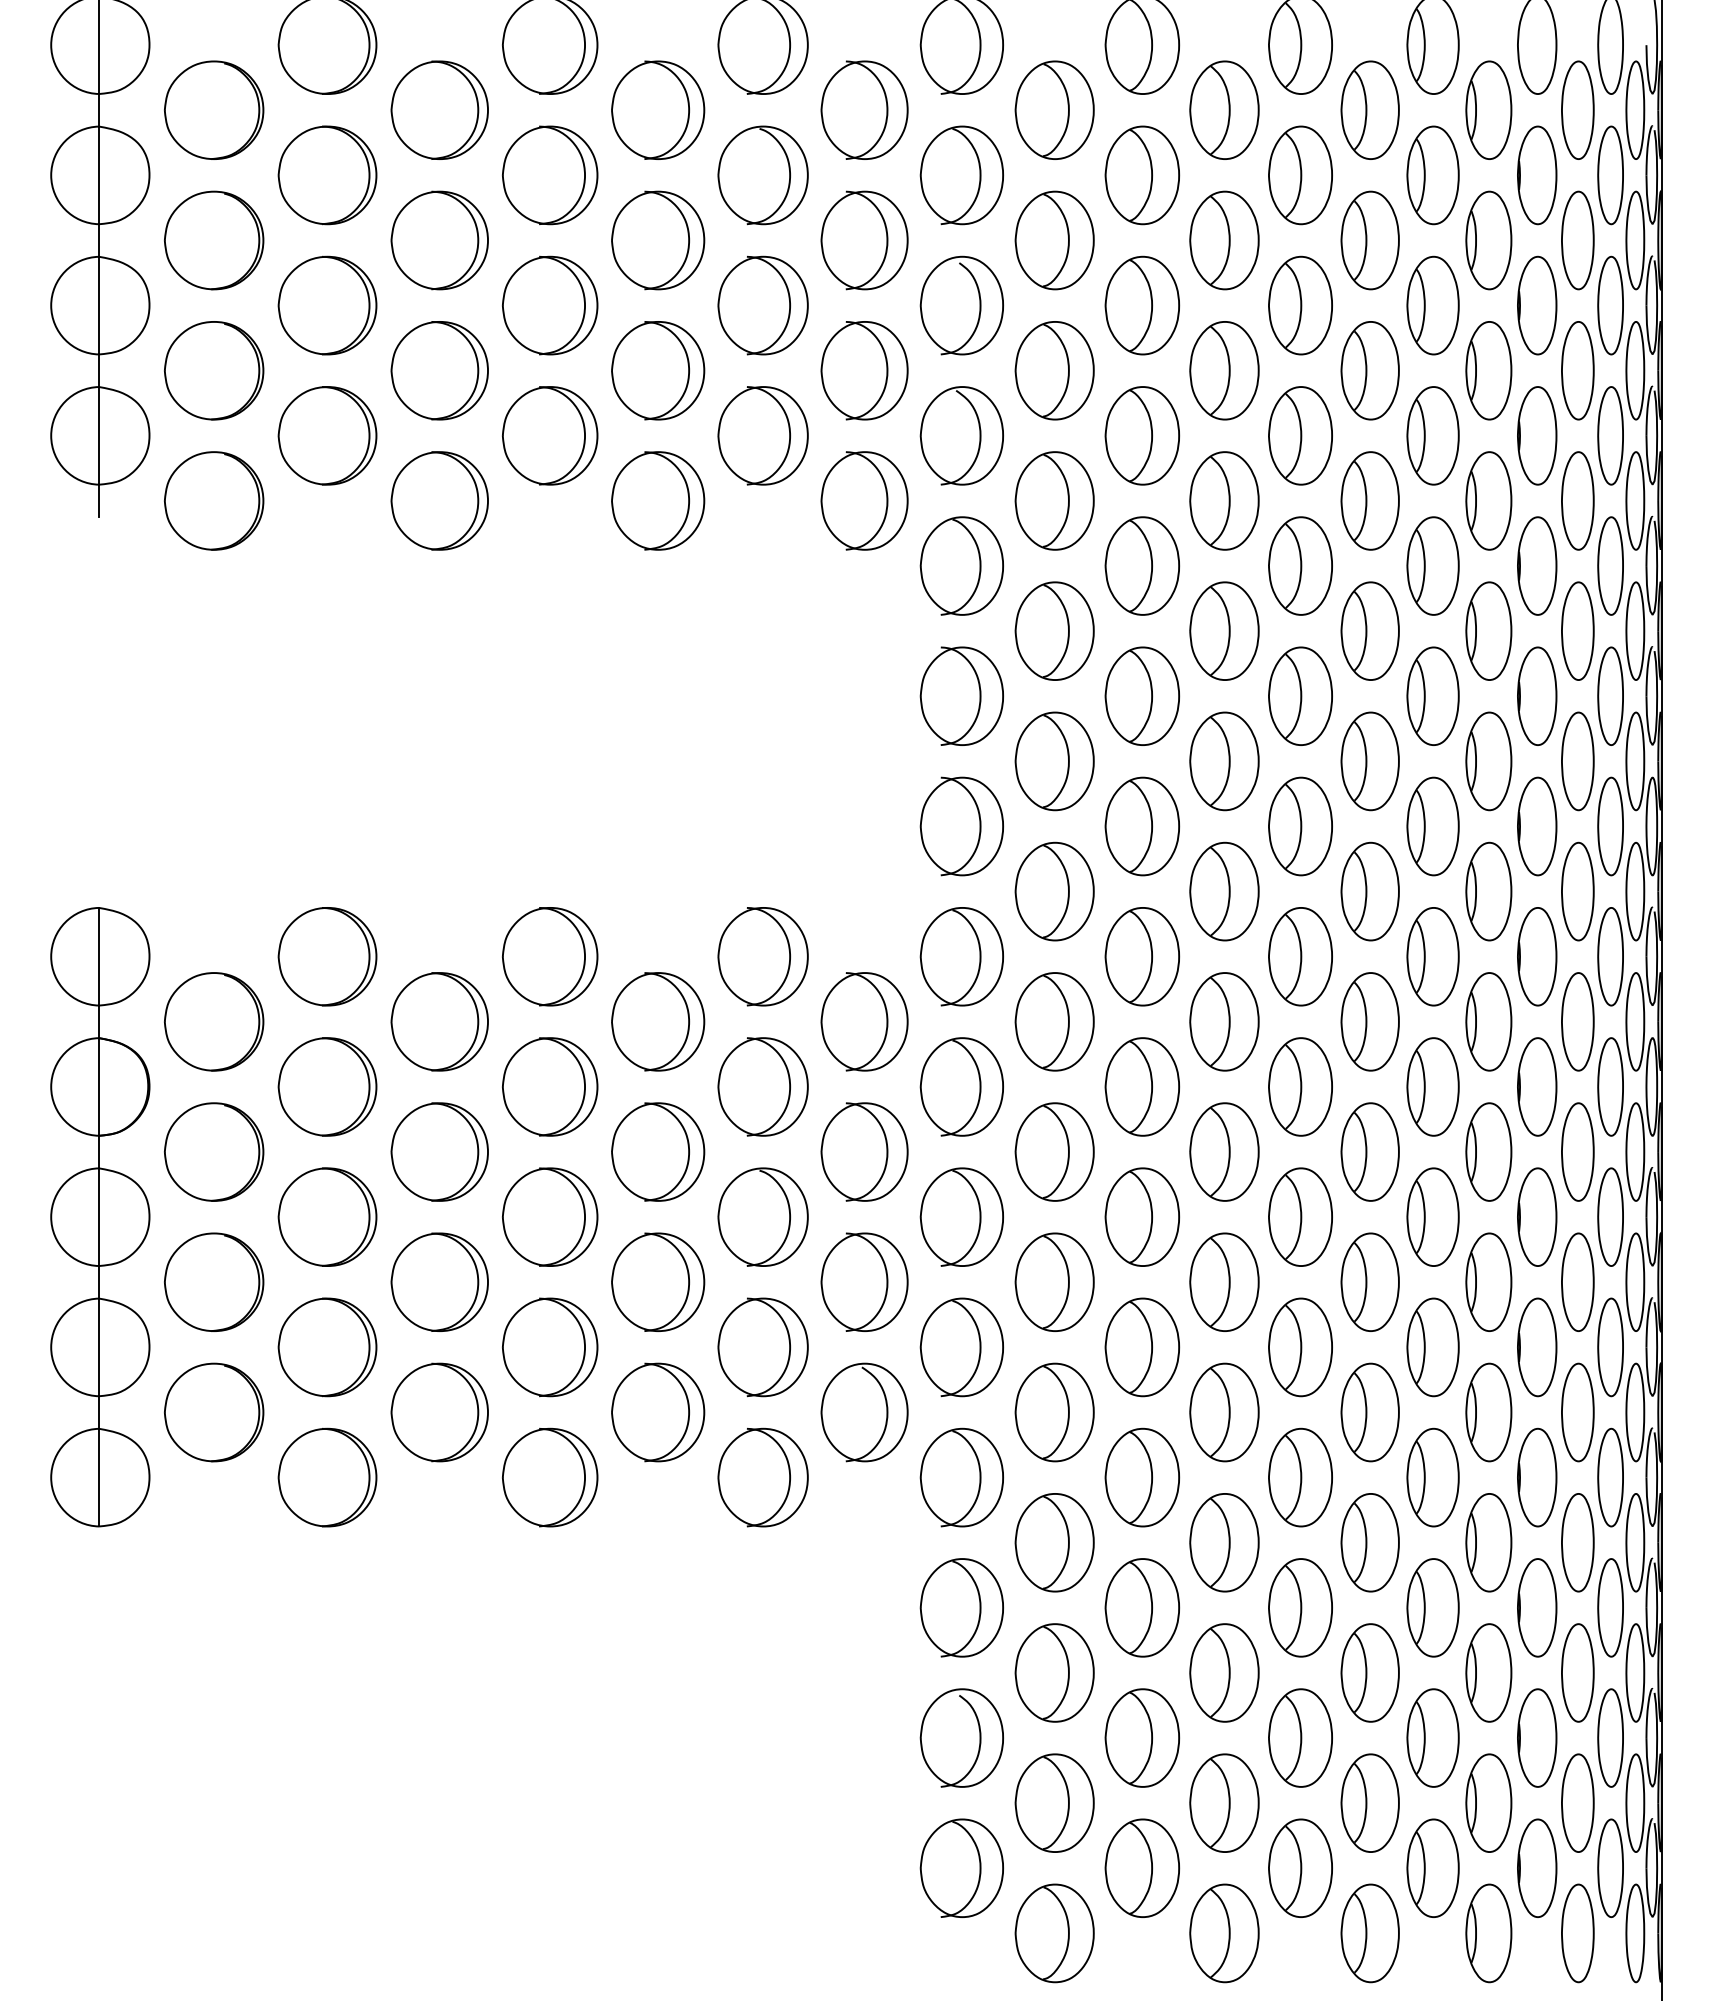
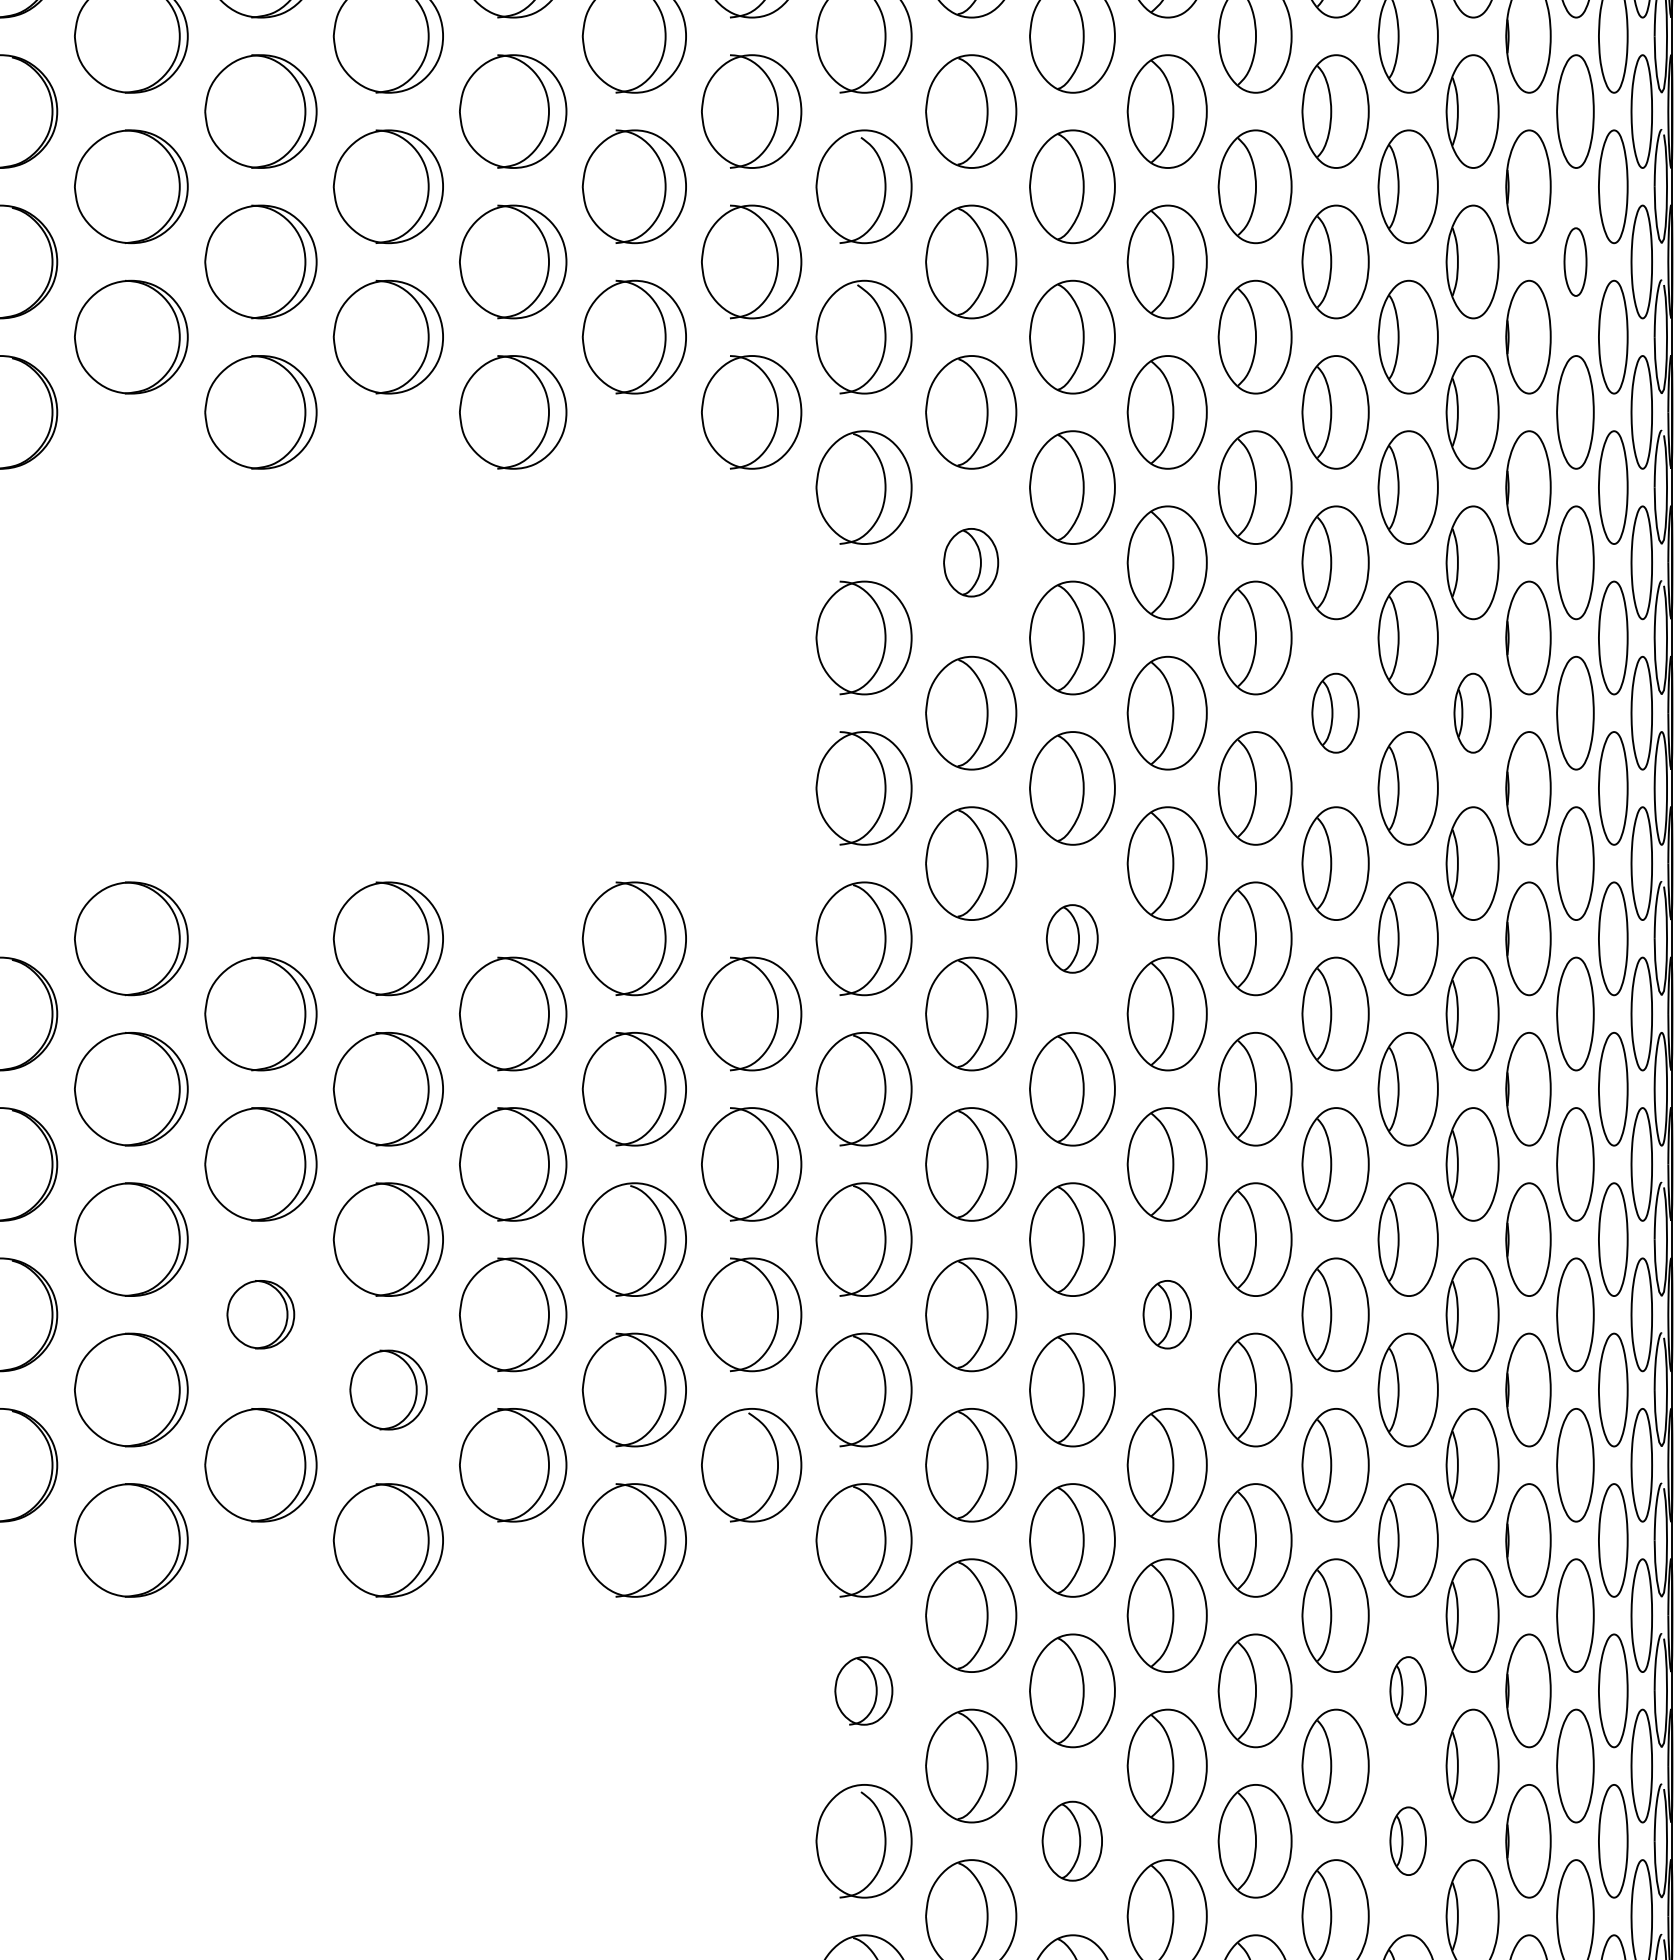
part: (1577, 370) -> (1575, 261), size x0.6
part: (1054, 630) -> (970, 562), size x0.6
part: (1369, 761) -> (1334, 713), size x0.7
part: (1488, 761) -> (1472, 713), size x0.7
part: (1141, 956) -> (1071, 938), size x0.6
part: (439, 1281) -> (260, 1313), size x0.6
part: (1224, 1281) -> (1167, 1313), size x0.6
part: (550, 1347) -> (388, 1390), size x0.7
part: (961, 1607) -> (863, 1690), size x0.6
part: (1432, 1607) -> (1407, 1690), size x0.6
part: (1141, 1737) -> (1071, 1840), size x0.7
part: (1432, 1737) -> (1407, 1840), size x0.6

